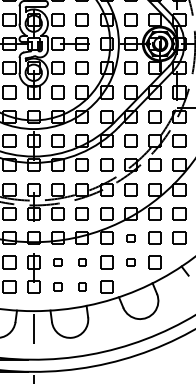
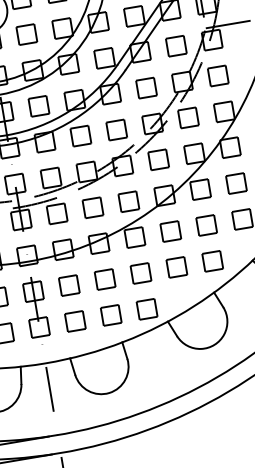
part: (130, 237) -> (170, 230), size x1.67
part: (57, 262) -> (68, 285), size x1.67
part: (81, 262) -> (103, 279), size x1.67
part: (130, 262) -> (176, 267), size x1.67
part: (57, 286) -> (74, 321), size x1.67
part: (81, 286) -> (109, 315), size x1.67

